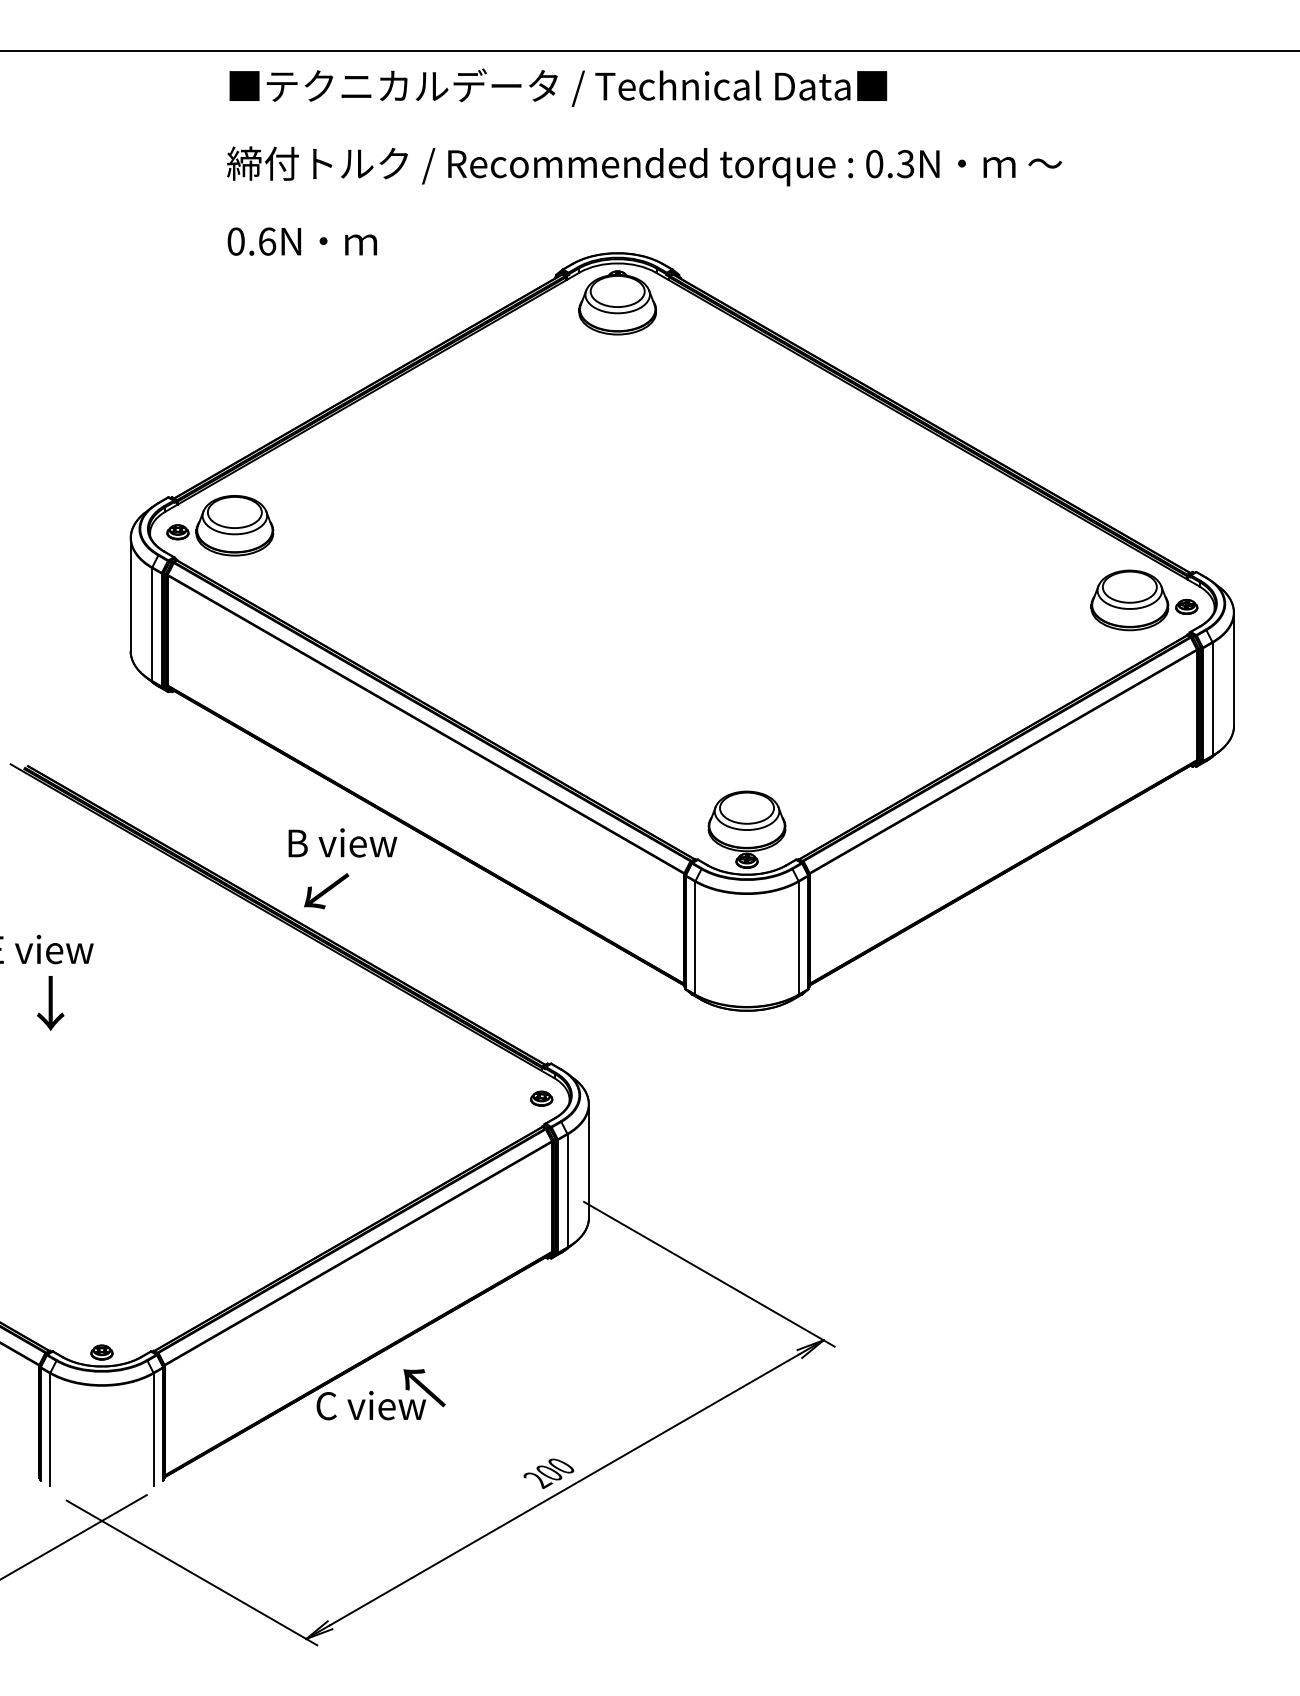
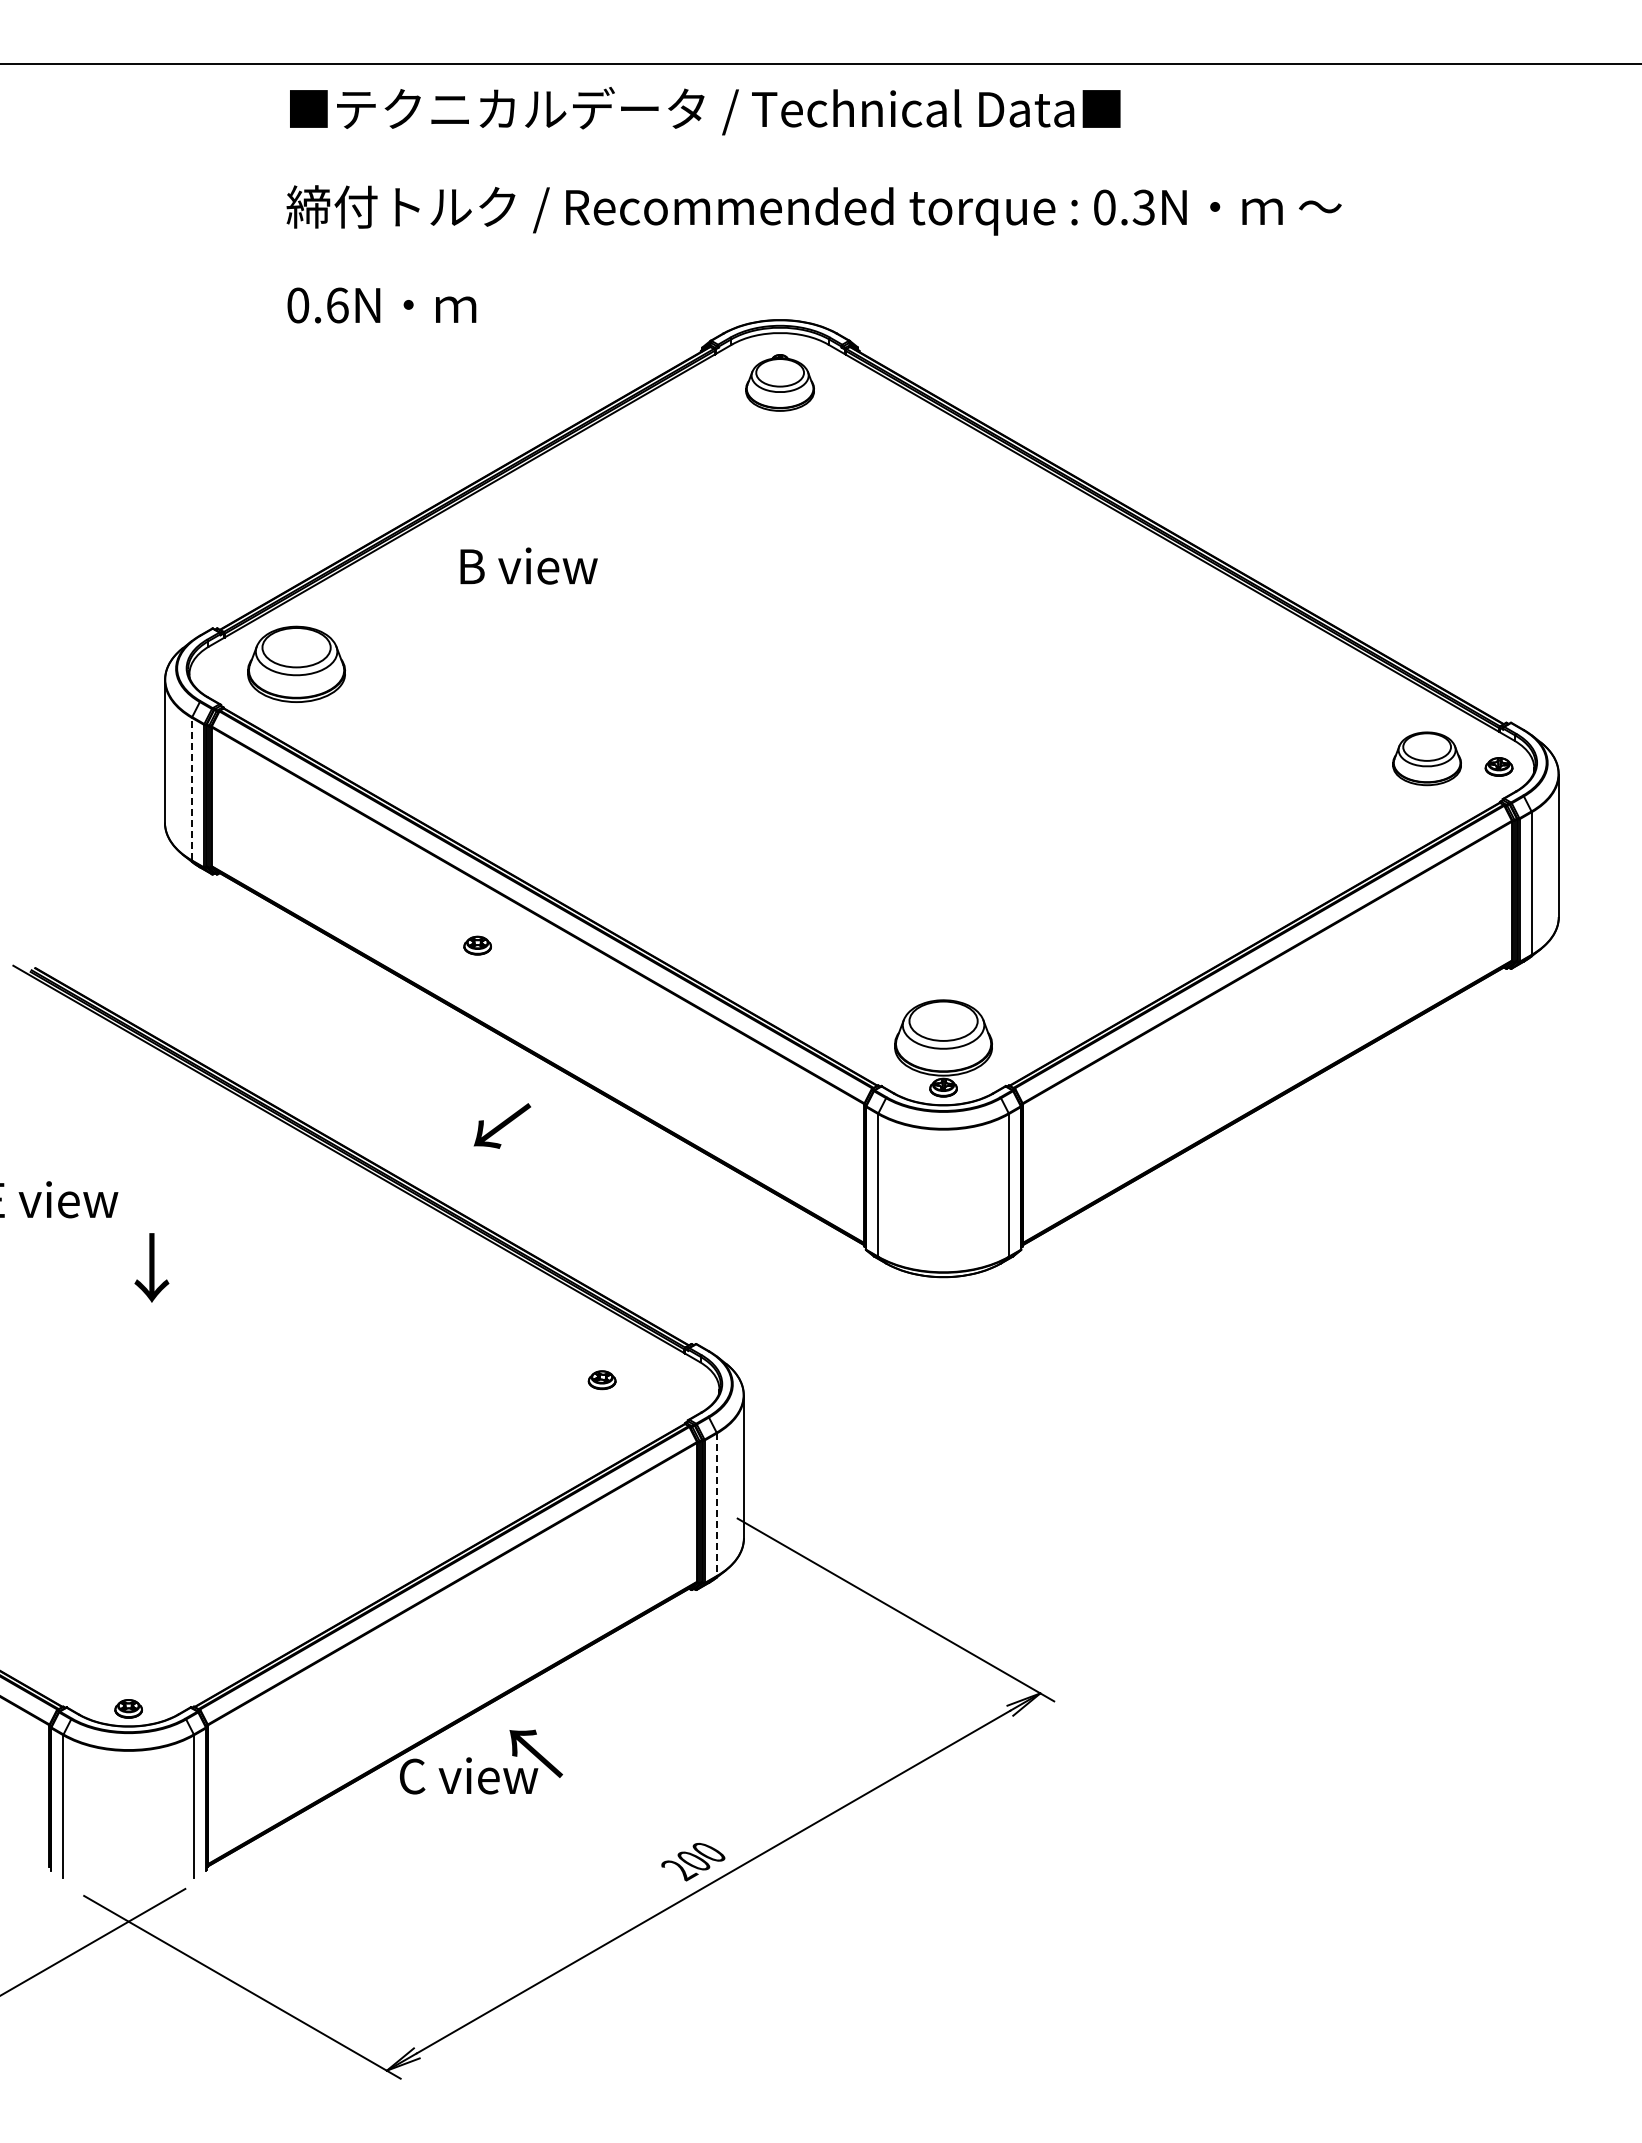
part: (617, 302) -> (779, 382), size x0.7
part: (177, 532) -> (477, 945), moved
part: (1129, 600) -> (1426, 758), size x0.7
line: (152, 623) -> (192, 788), solid -> dashed
text: (342, 842) -> (528, 565), moved
text: (325, 890) -> (501, 1125), moved
text: (50, 1003) -> (151, 1267), moved
part: (541, 1098) -> (601, 1380), moved
line: (567, 1191) -> (716, 1505), solid -> dashed

